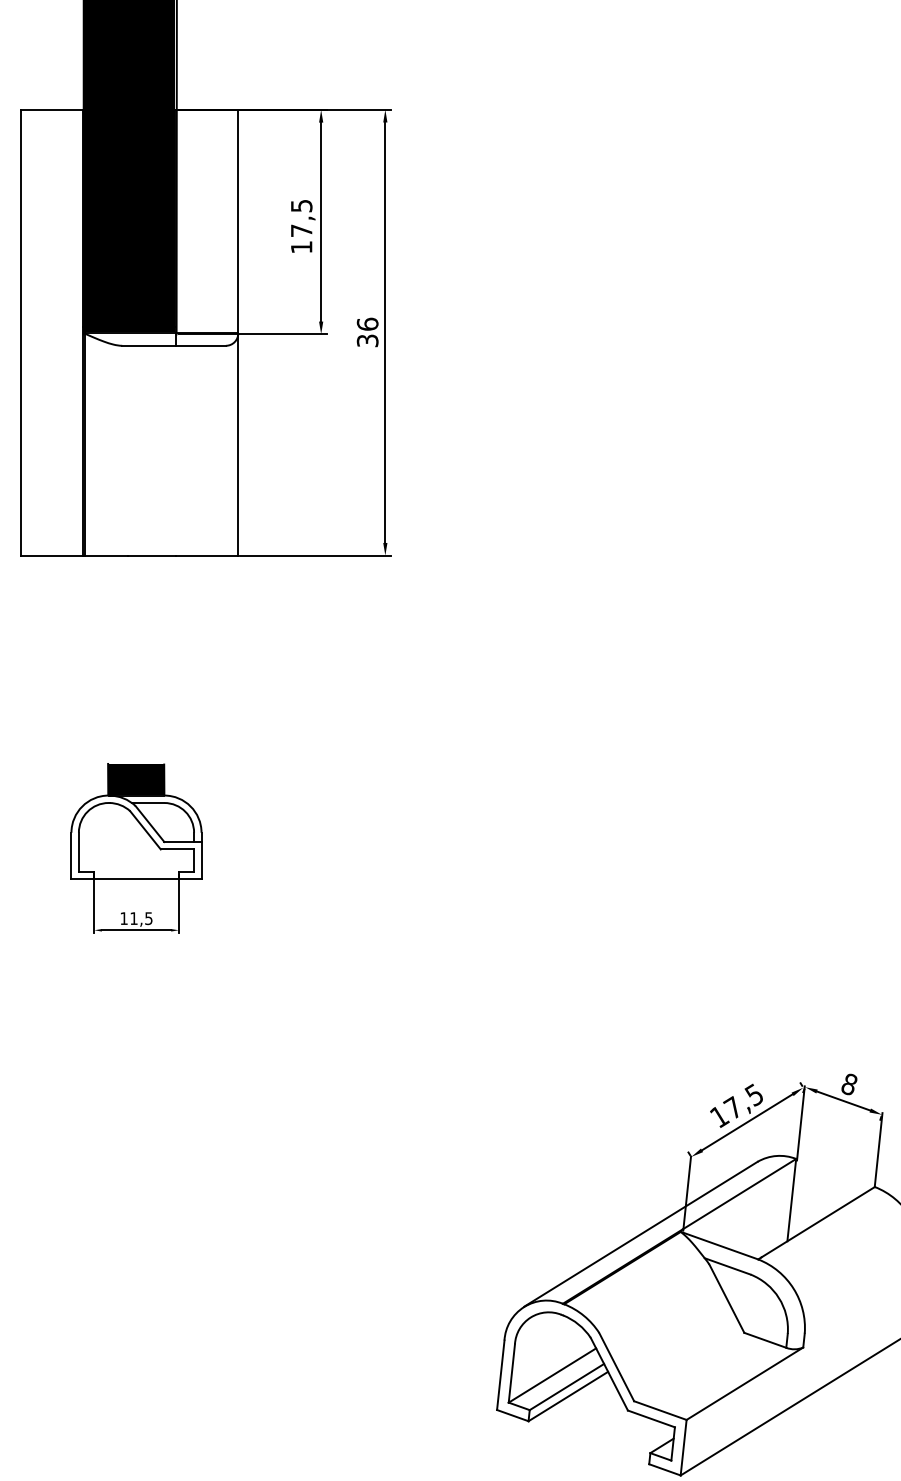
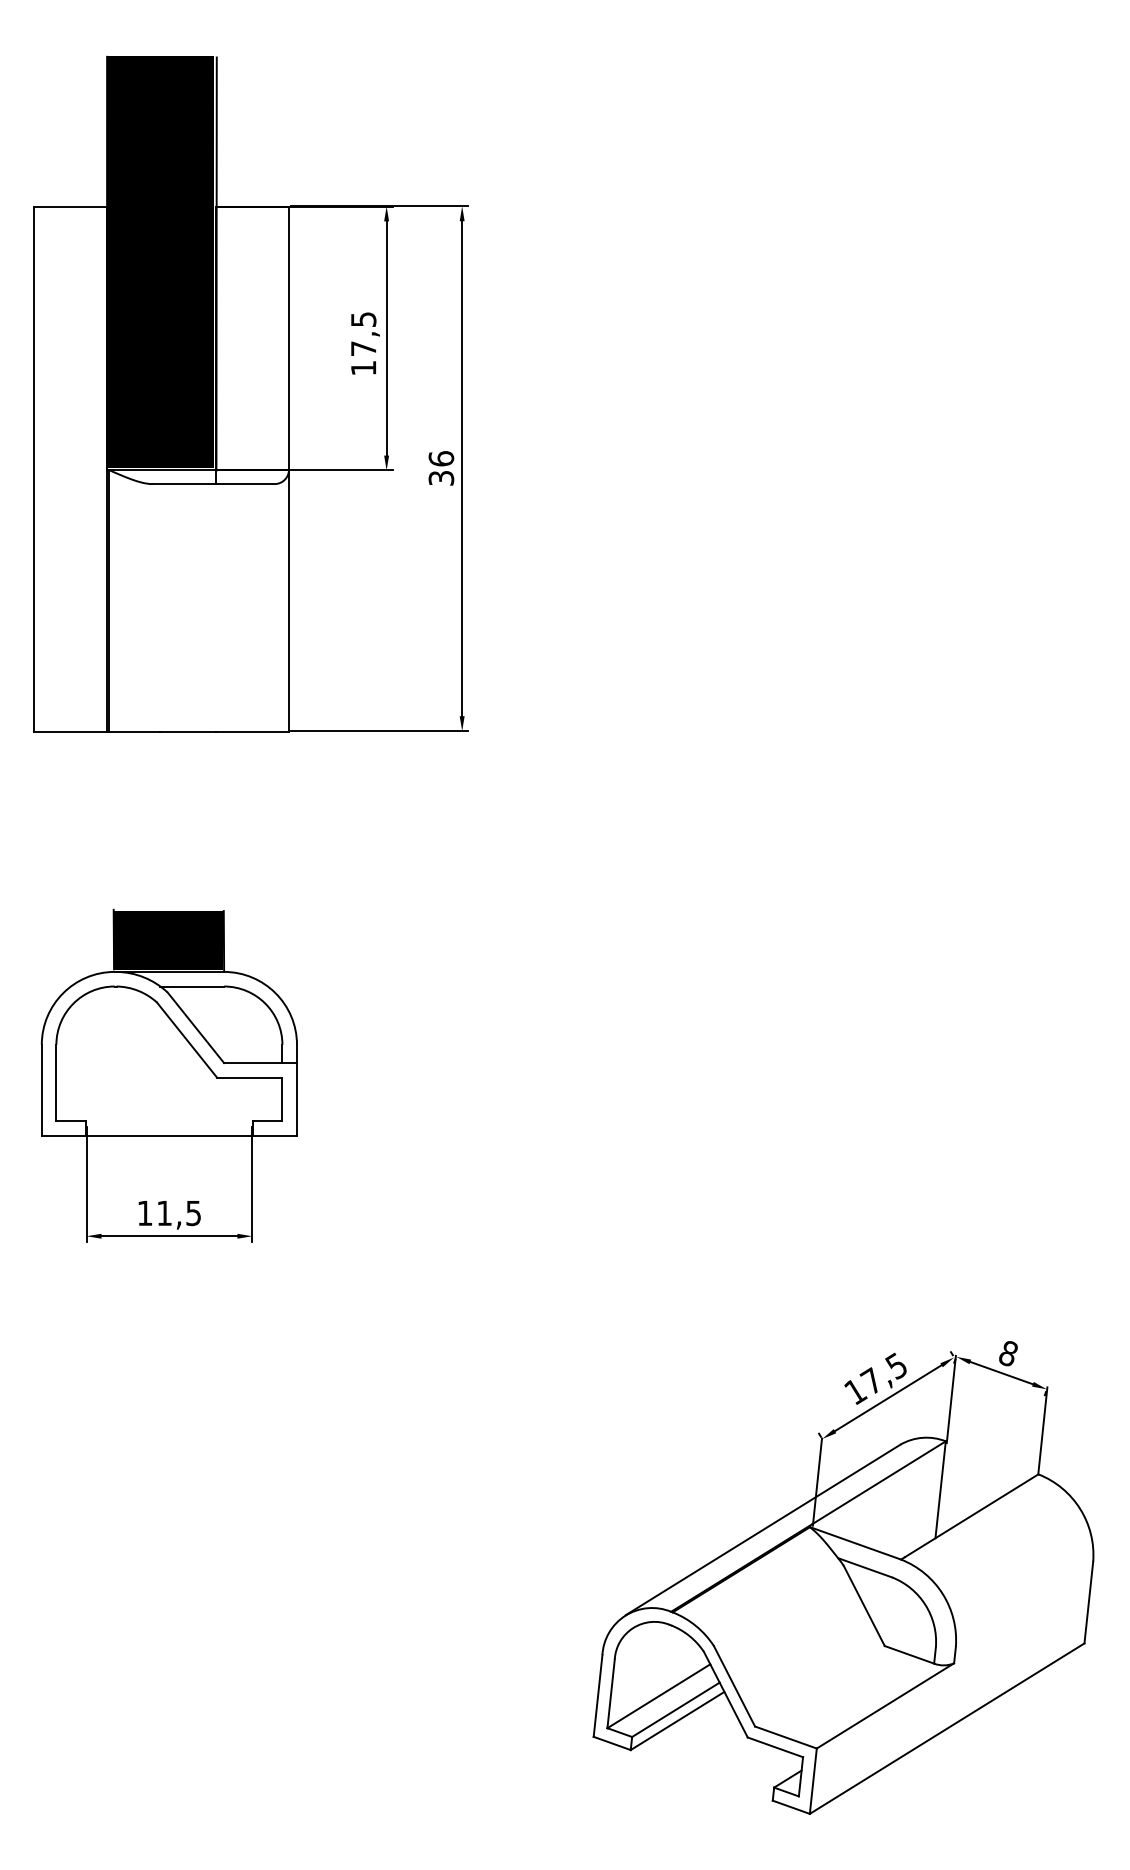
part: (135, 848) -> (168, 1075), size x1.67

